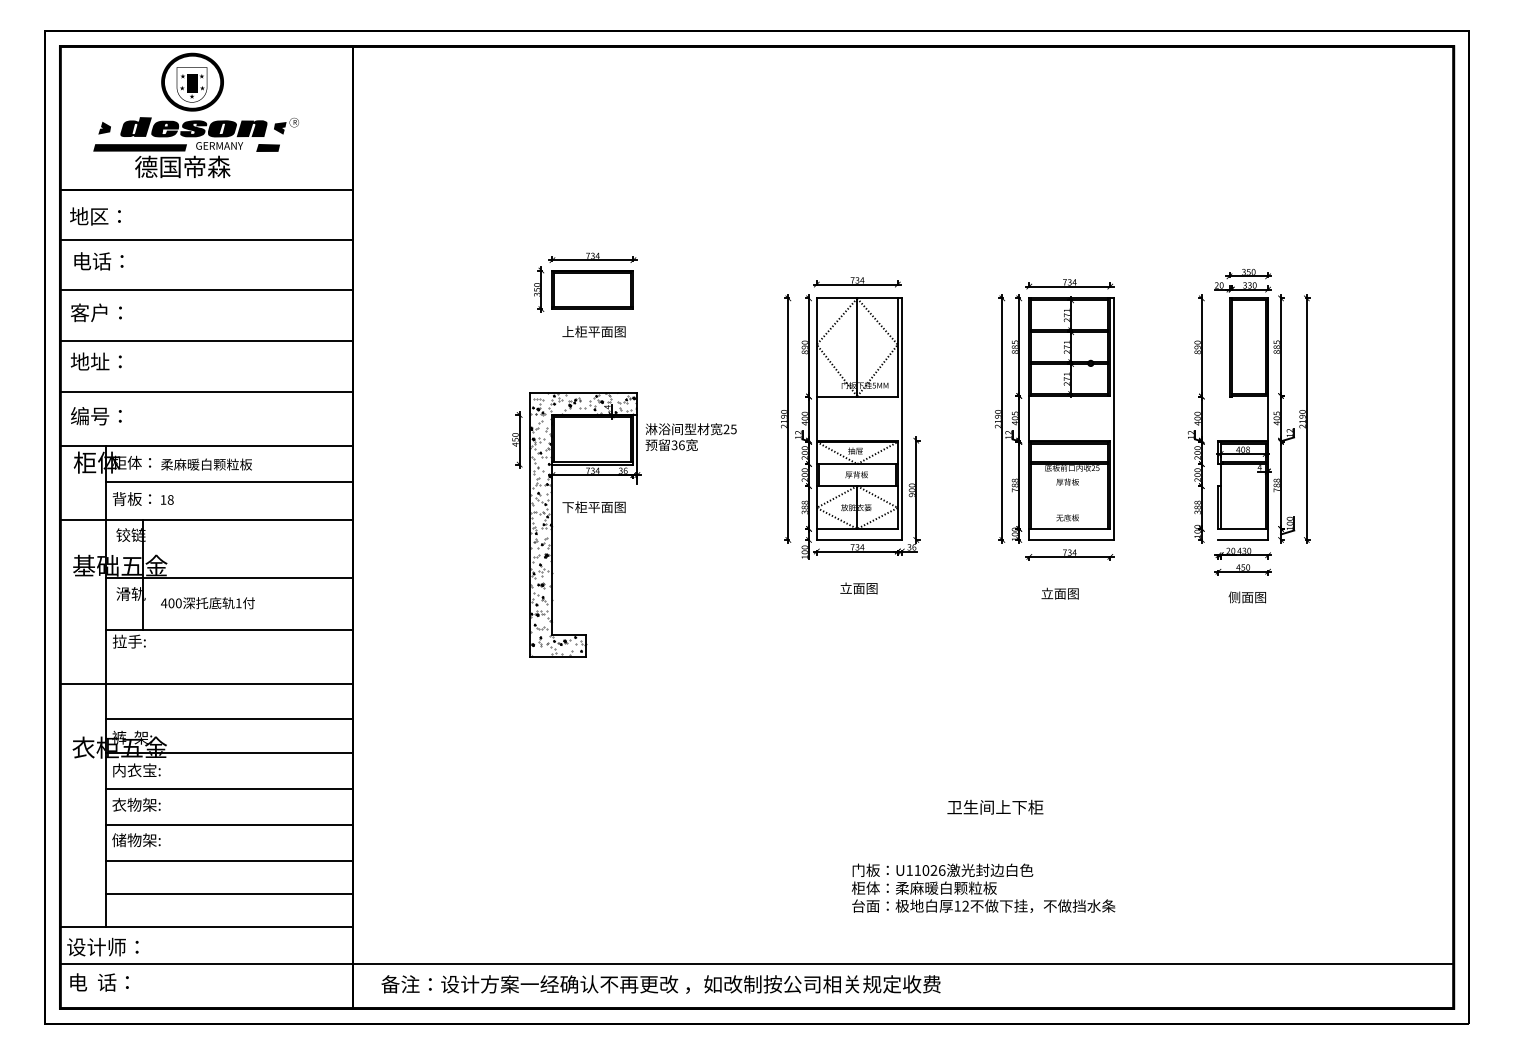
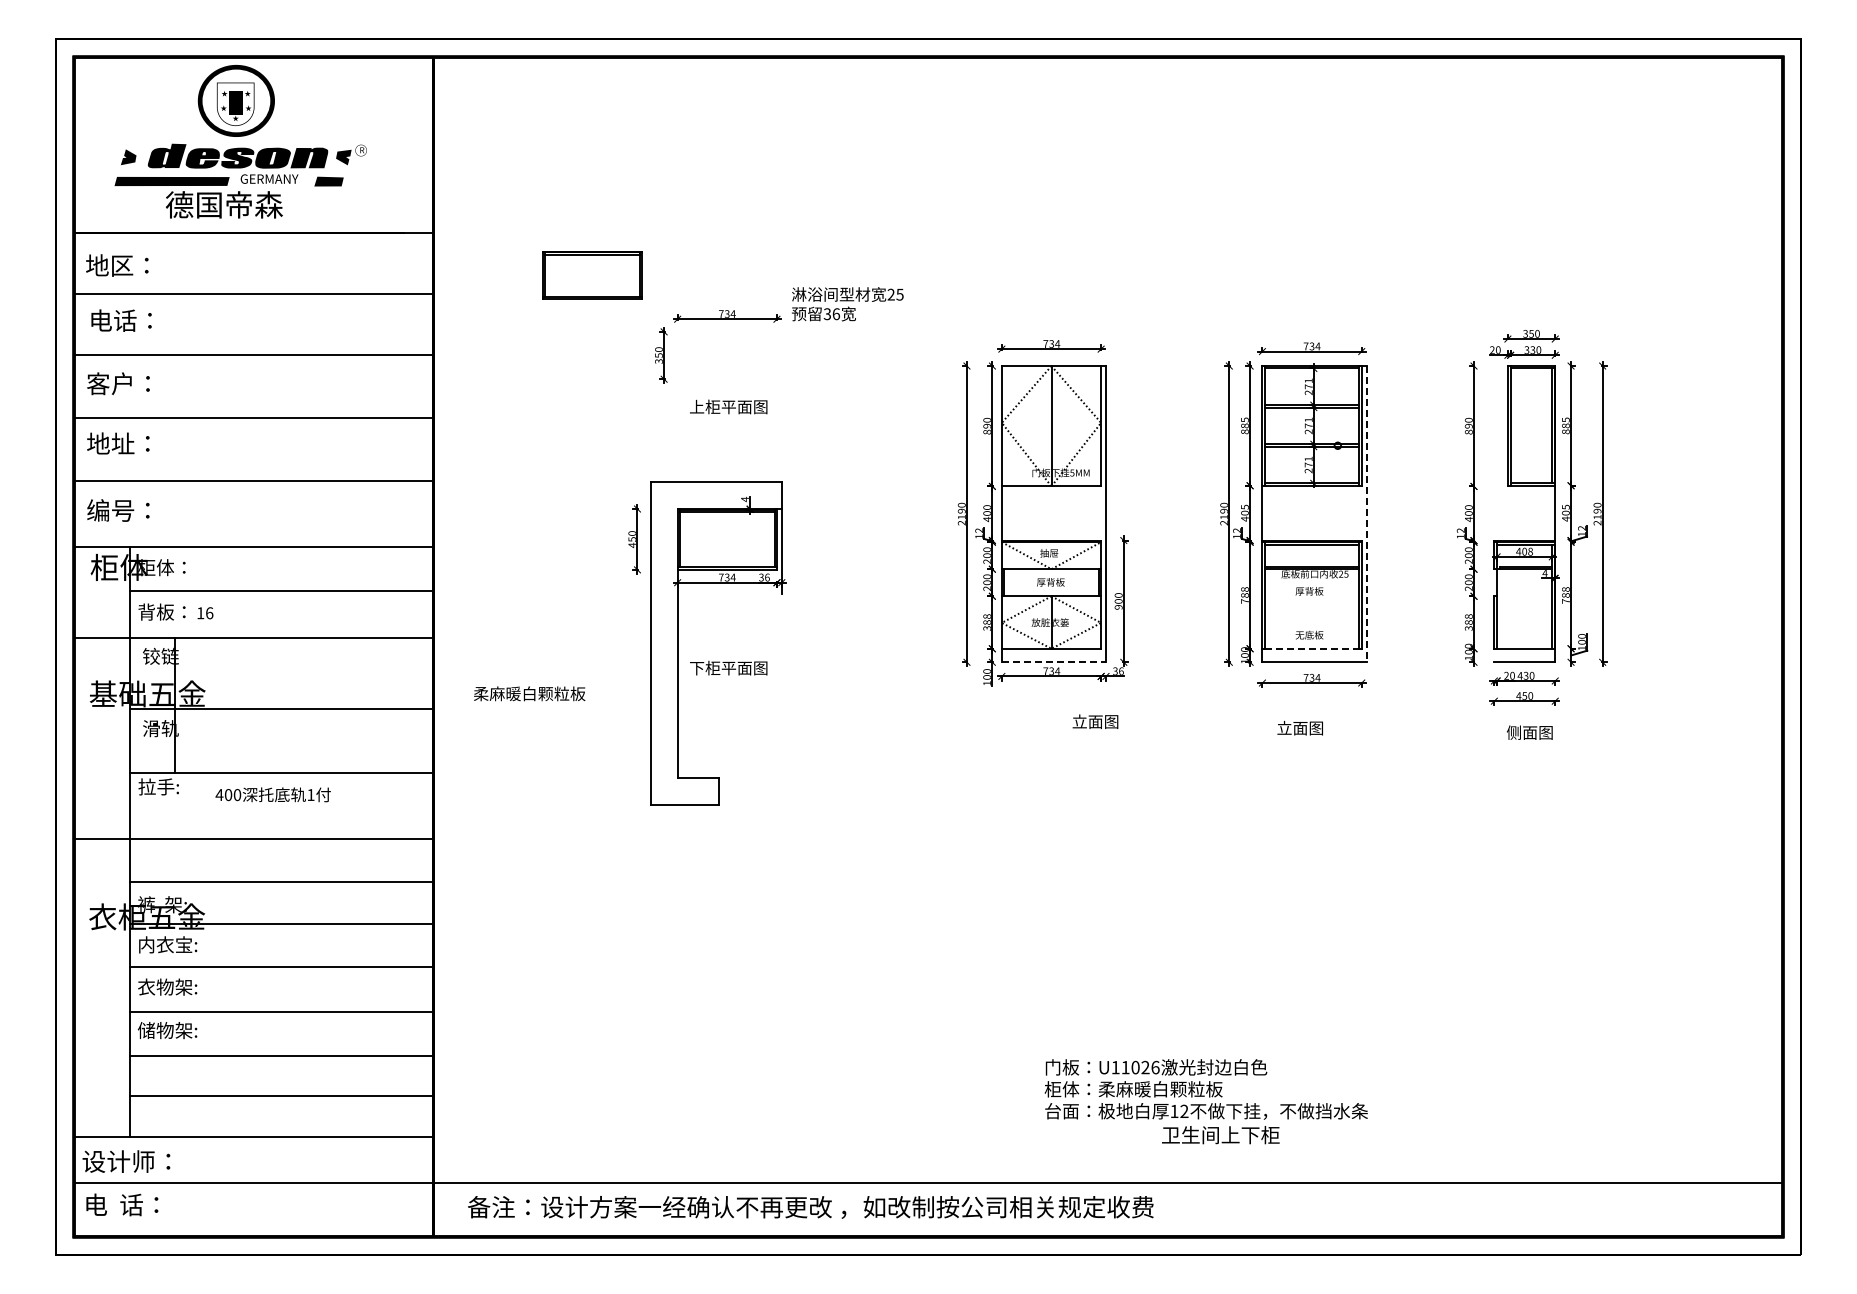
part: (593, 289) -> (592, 275), moved
line: (1114, 419) -> (1366, 514), solid -> dashed
text: (690, 437) -> (847, 304), moved
text: (206, 464) -> (529, 693), moved
text: (170, 500) -> (209, 613), 18 -> 16
text: (593, 506) -> (728, 667), moved
hatch: (583, 524) -> (715, 643), removed
line: (1070, 528) -> (1312, 648), solid -> dashed
line: (859, 540) -> (1054, 662), solid -> dashed
text: (858, 588) -> (1095, 721), moved
text: (207, 602) -> (272, 794), moved
text: (995, 807) -> (1220, 1135), moved

